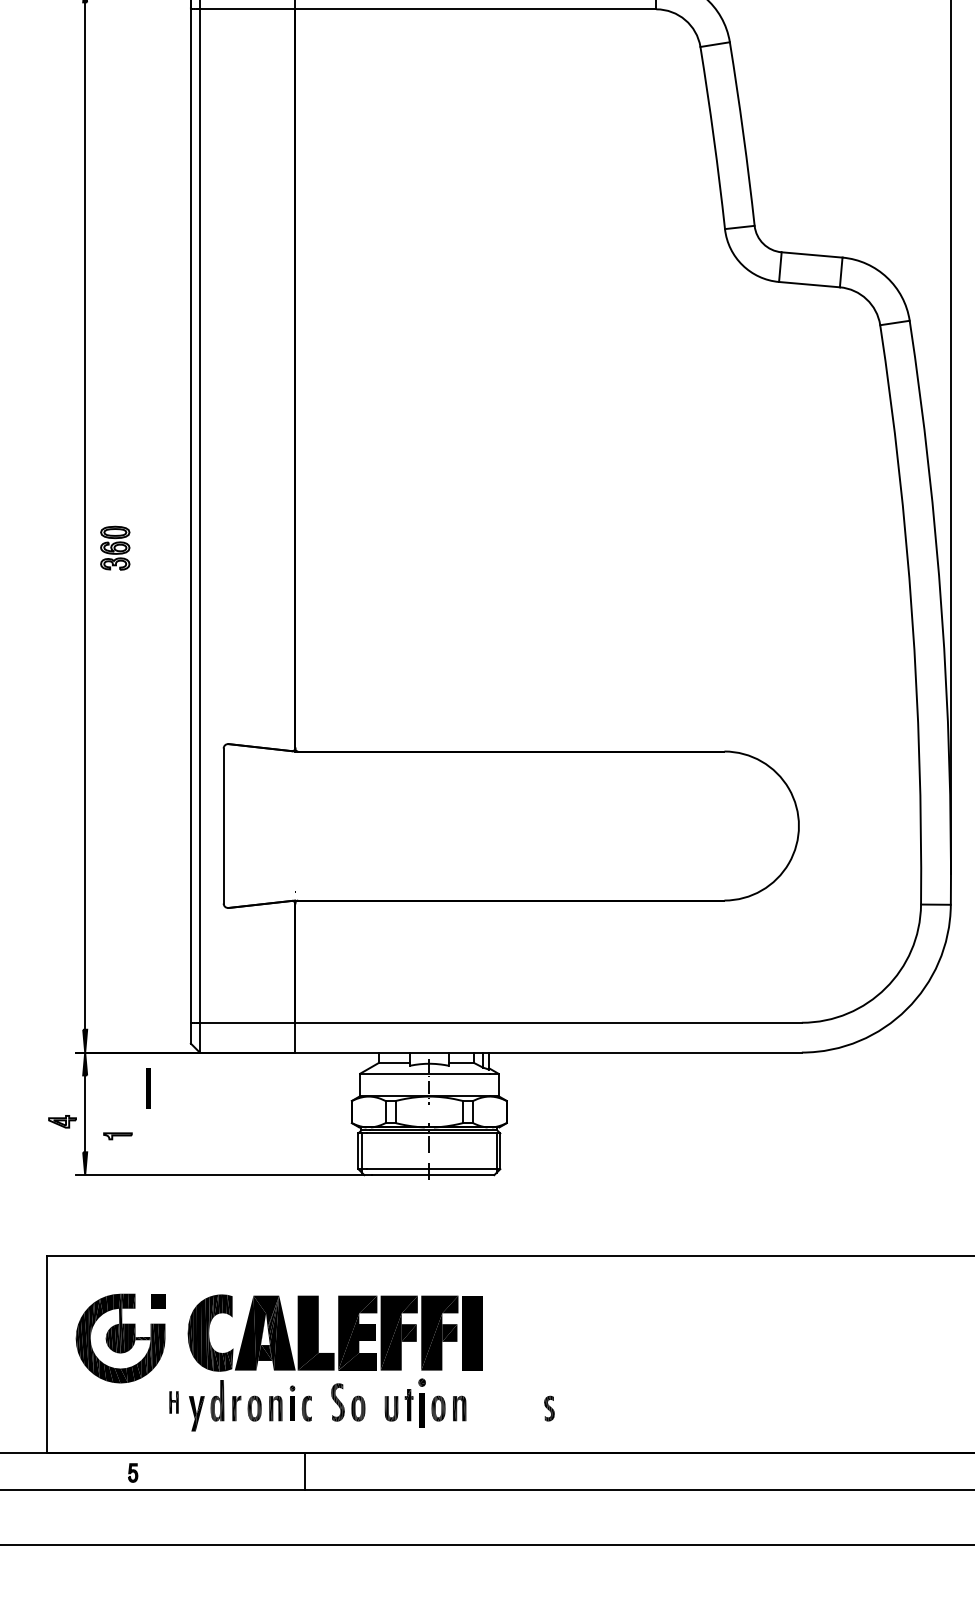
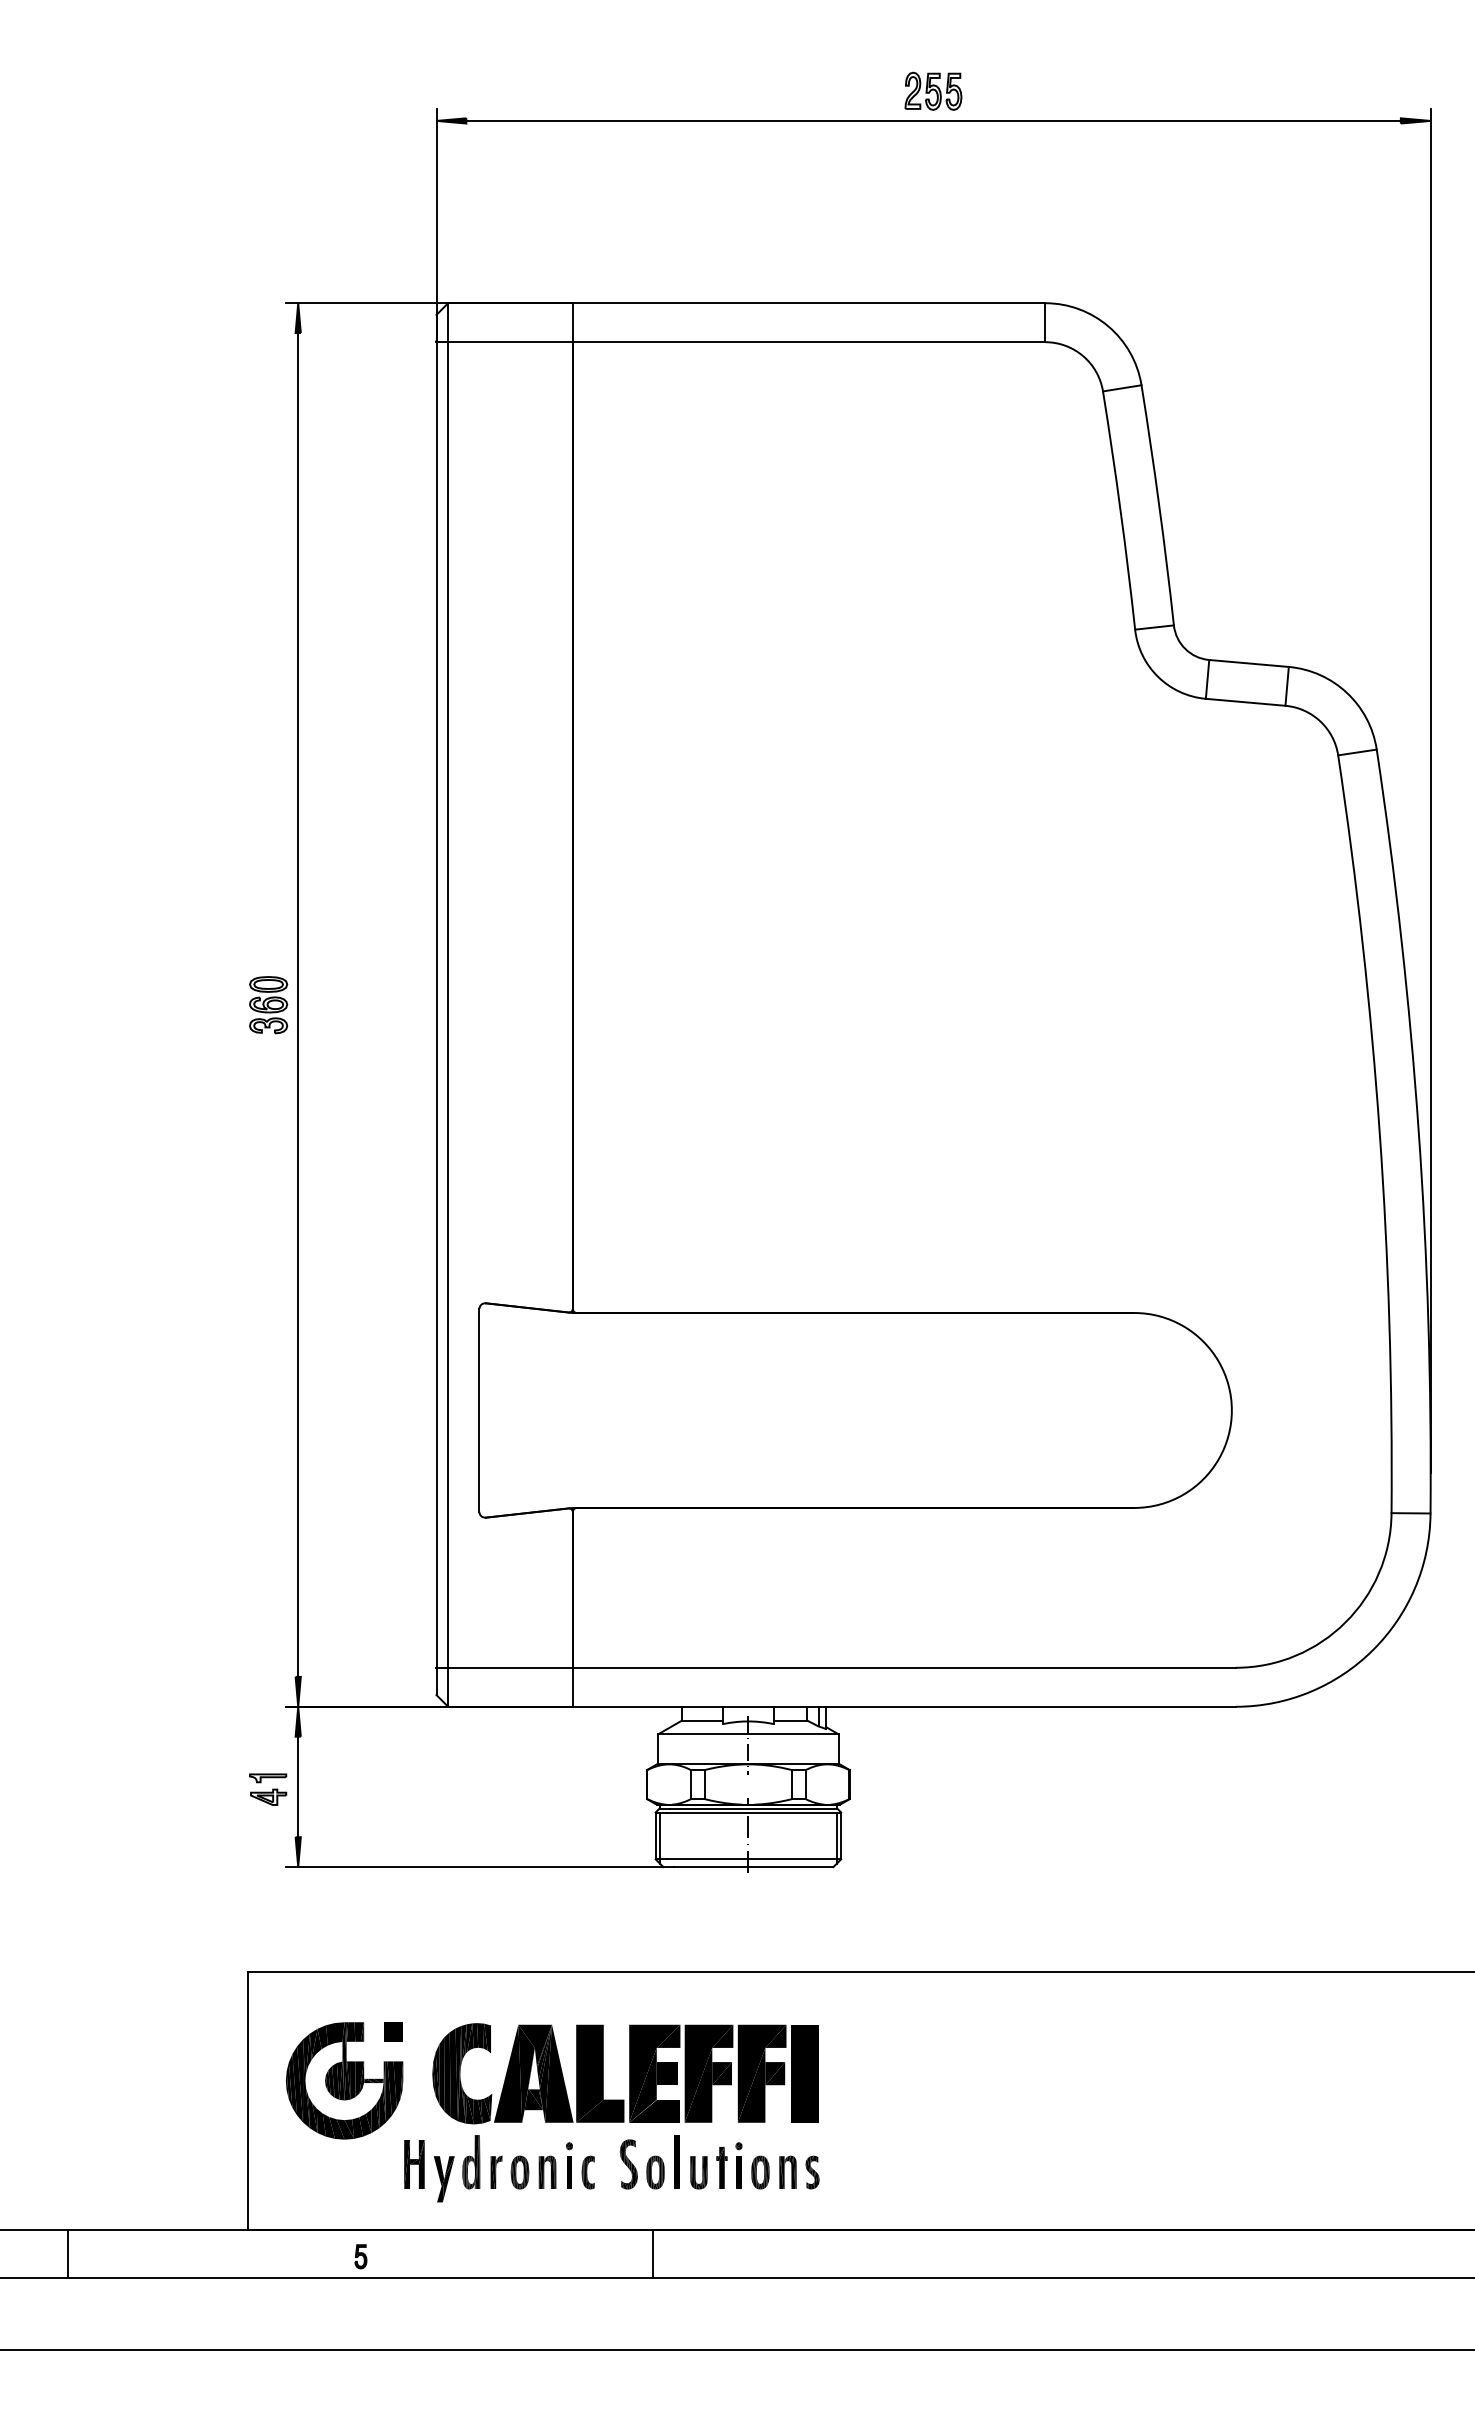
part: (115, 548) -> (268, 1005), moved
part: (148, 1088) -> (676, 2161), moved
part: (118, 1136) -> (268, 1778), moved
part: (174, 1402) -> (414, 2164), size x1.67
part: (421, 1403) -> (738, 2165), size x0.71
part: (549, 1408) -> (812, 2172), moved
line: (305, 1471) -> (653, 2254), moved

